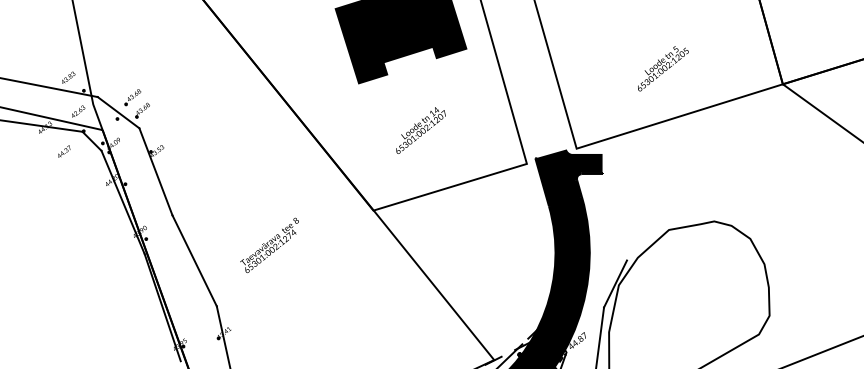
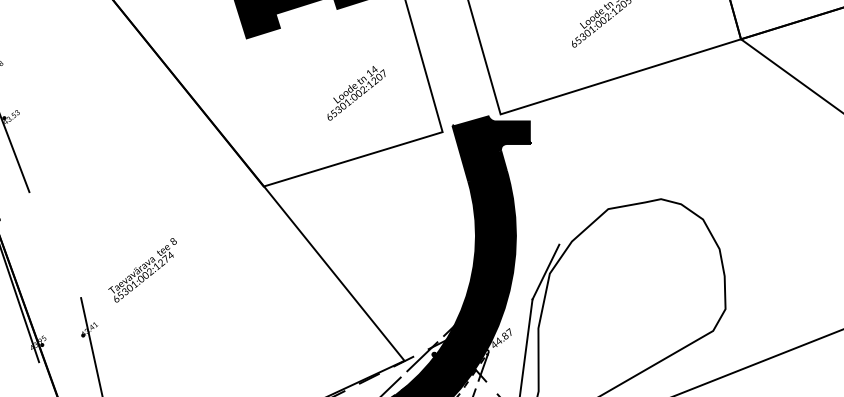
text: (420, 130) -> (355, 93), moved
text: (269, 244) -> (142, 269), moved
line: (194, 260) -> (55, 244), removed

